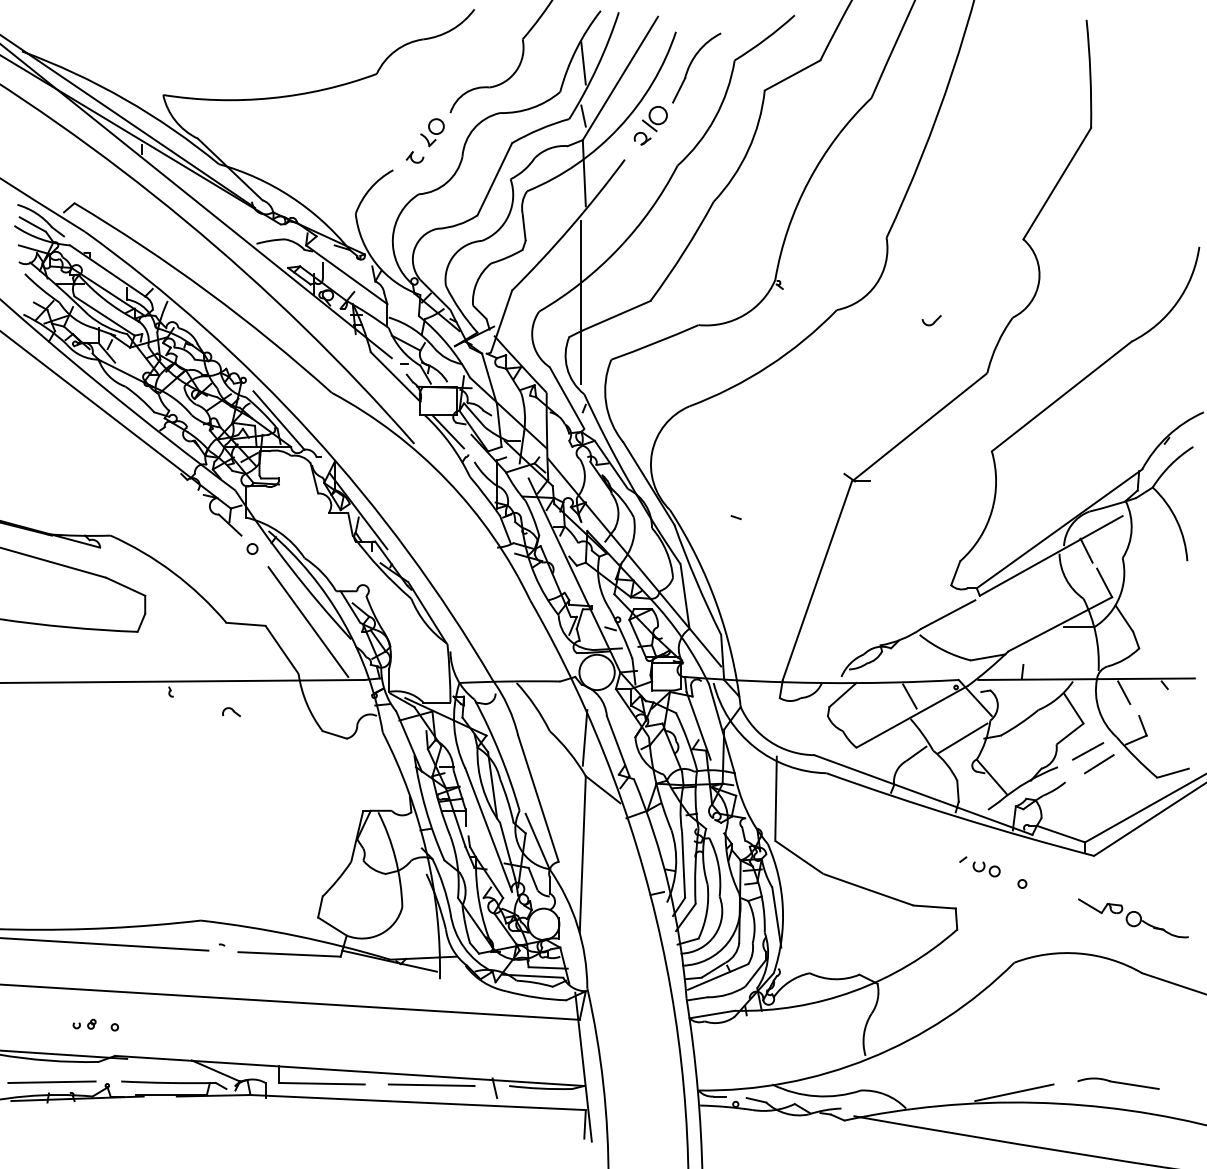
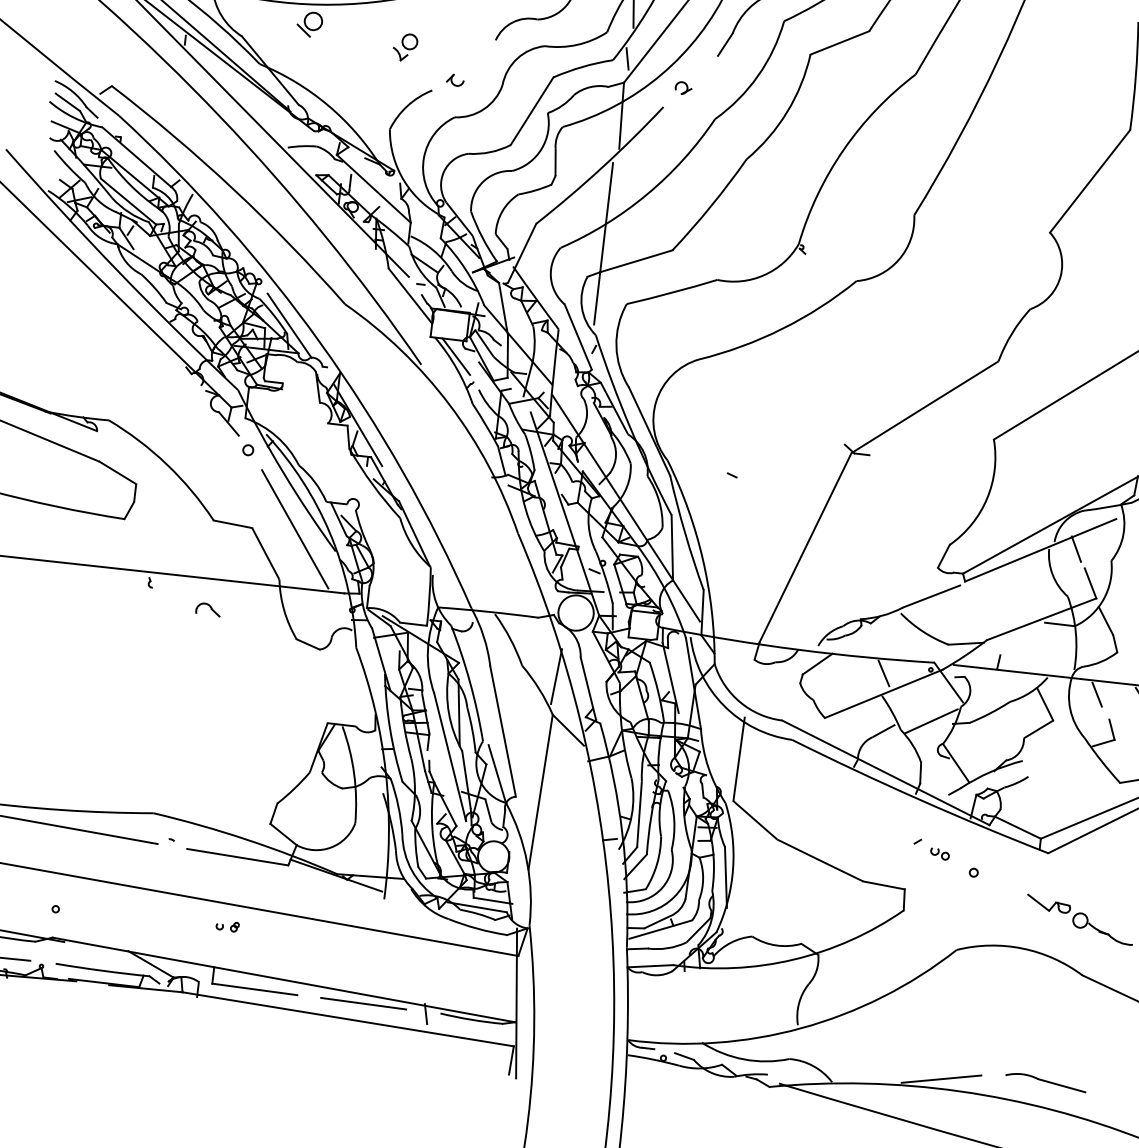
part: (654, 119) -> (309, 24), moved
part: (432, 132) -> (405, 47), moved
part: (931, 320) -> (949, 302), removed
part: (231, 712) -> (208, 610), size x1.4
line: (1088, 751) -> (1054, 748), removed
line: (1099, 764) -> (1064, 763), removed
part: (986, 869) -> (939, 854), size x0.7
part: (84, 1023) -> (227, 925), moved

